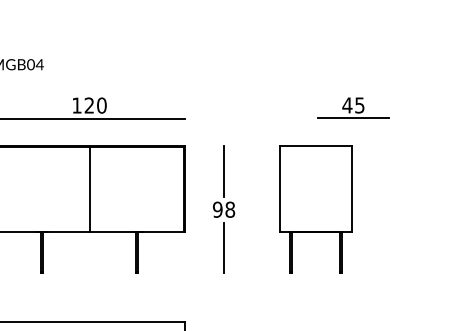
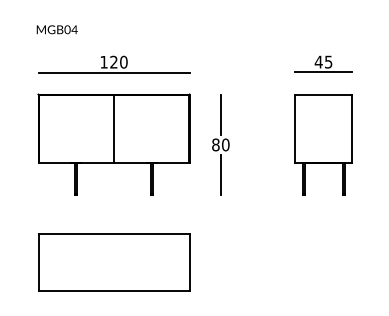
text: (223, 209) -> (220, 144), 98 -> 80
part: (315, 209) -> (323, 144), moved

